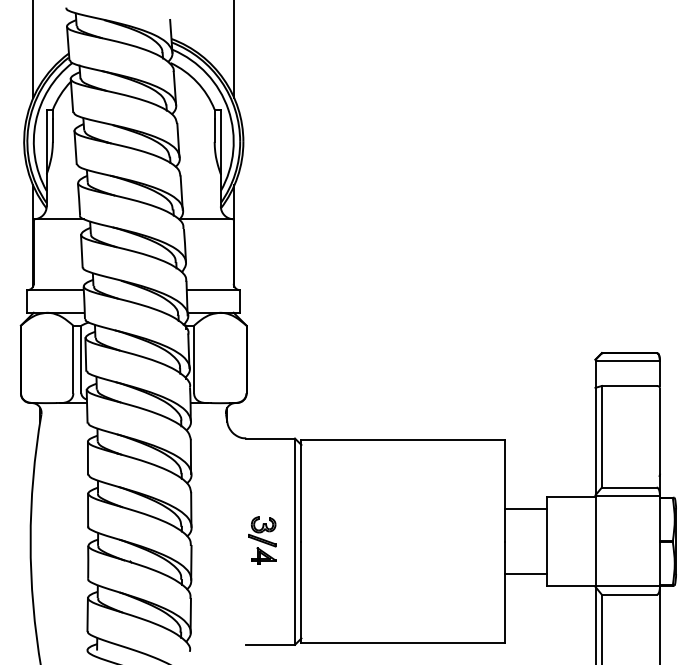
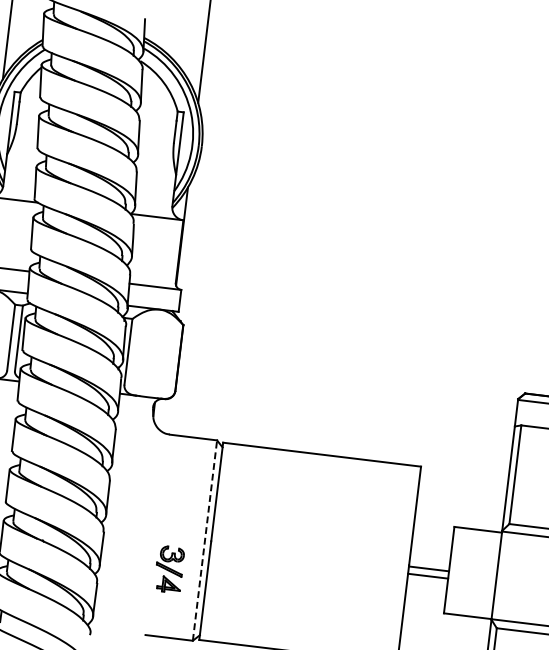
line: (525, 509) -> (427, 576), moved
part: (262, 540) -> (169, 569), moved
line: (295, 541) -> (205, 540), solid -> dashed
line: (525, 573) -> (428, 568), moved

